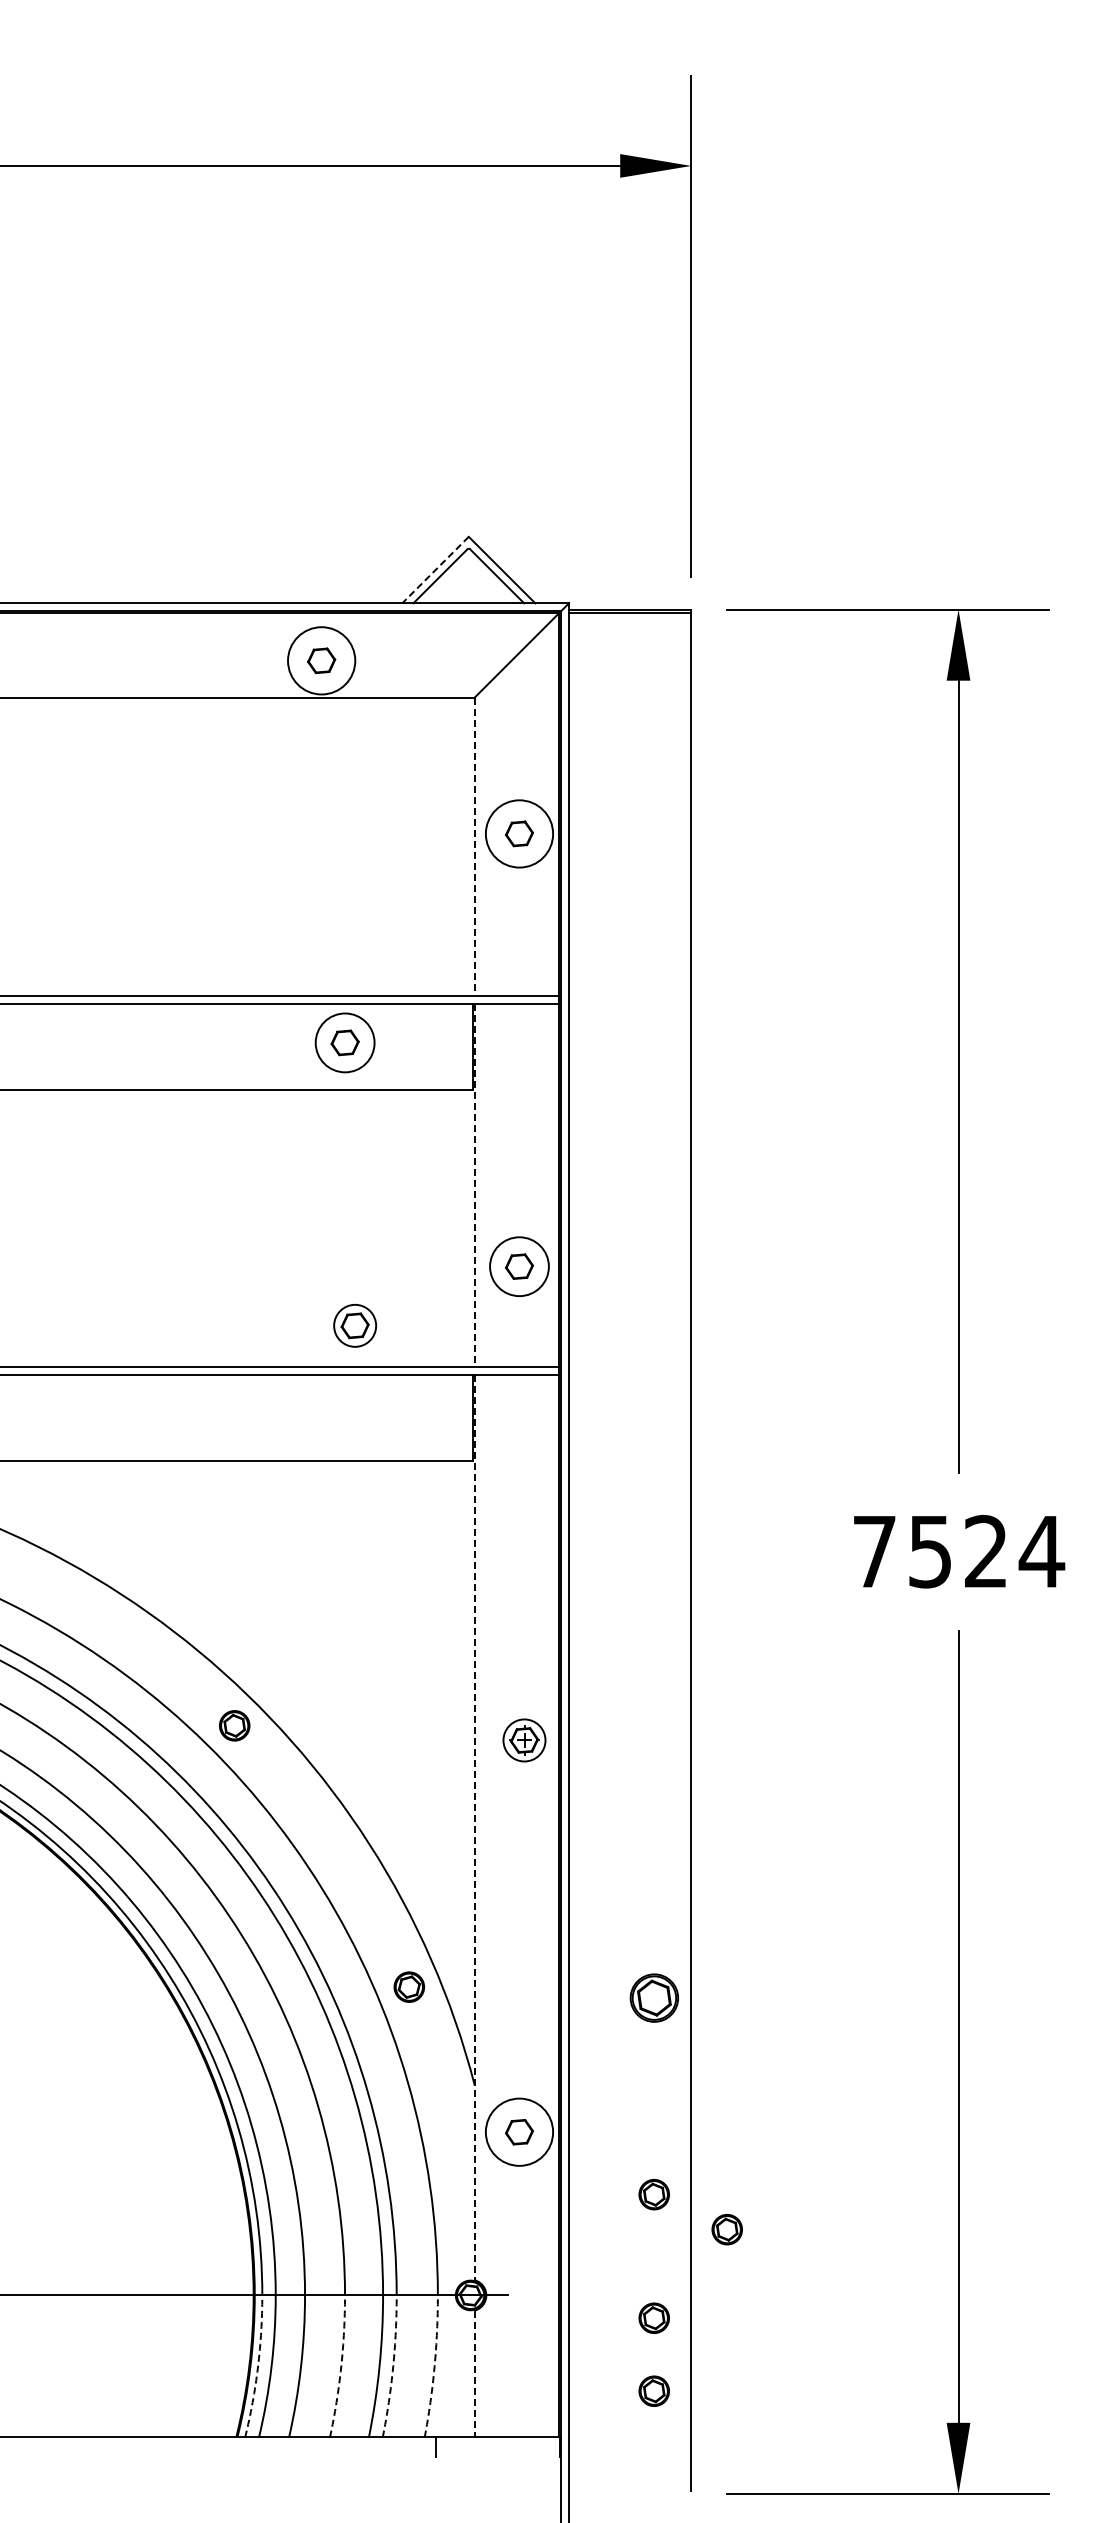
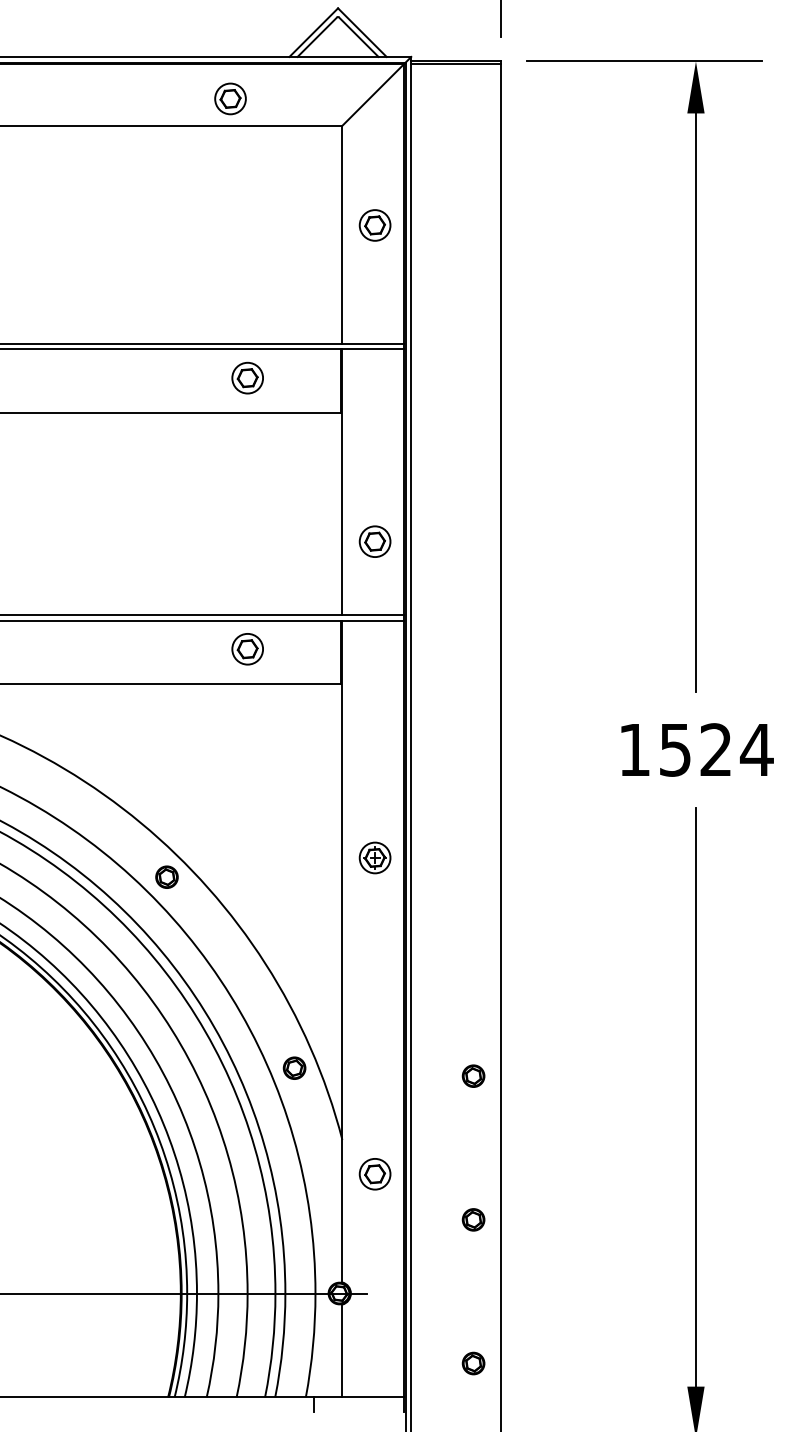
line: (435, 570) -> (313, 32), dashed -> solid
circle: (321, 660) -> (230, 98), size x0.62
circle: (519, 833) -> (375, 225), size x0.62
line: (474, 847) -> (342, 235), dashed -> solid
circle: (345, 1042) -> (247, 377), size x0.71
line: (474, 1185) -> (342, 482), dashed -> solid
circle: (519, 1266) -> (375, 541), size x0.71
part: (354, 1325) -> (247, 649), moved
text: (874, 1551) -> (634, 749), 7524 -> 1524
part: (524, 1740) -> (375, 858), moved
line: (474, 1827) -> (342, 951), dashed -> solid
part: (653, 1997) -> (473, 1075), size x0.62
circle: (519, 2132) -> (375, 1174), size x0.62
part: (726, 2229) -> (526, 1245), removed
part: (653, 2317) -> (473, 1309), removed
arc: (258, 2366) -> (184, 1345), dashed -> solid
arc: (341, 2366) -> (245, 1345), dashed -> solid
arc: (393, 2366) -> (283, 1345), dashed -> solid
arc: (434, 2366) -> (313, 1345), dashed -> solid
line: (474, 2374) -> (342, 1351), dashed -> solid

